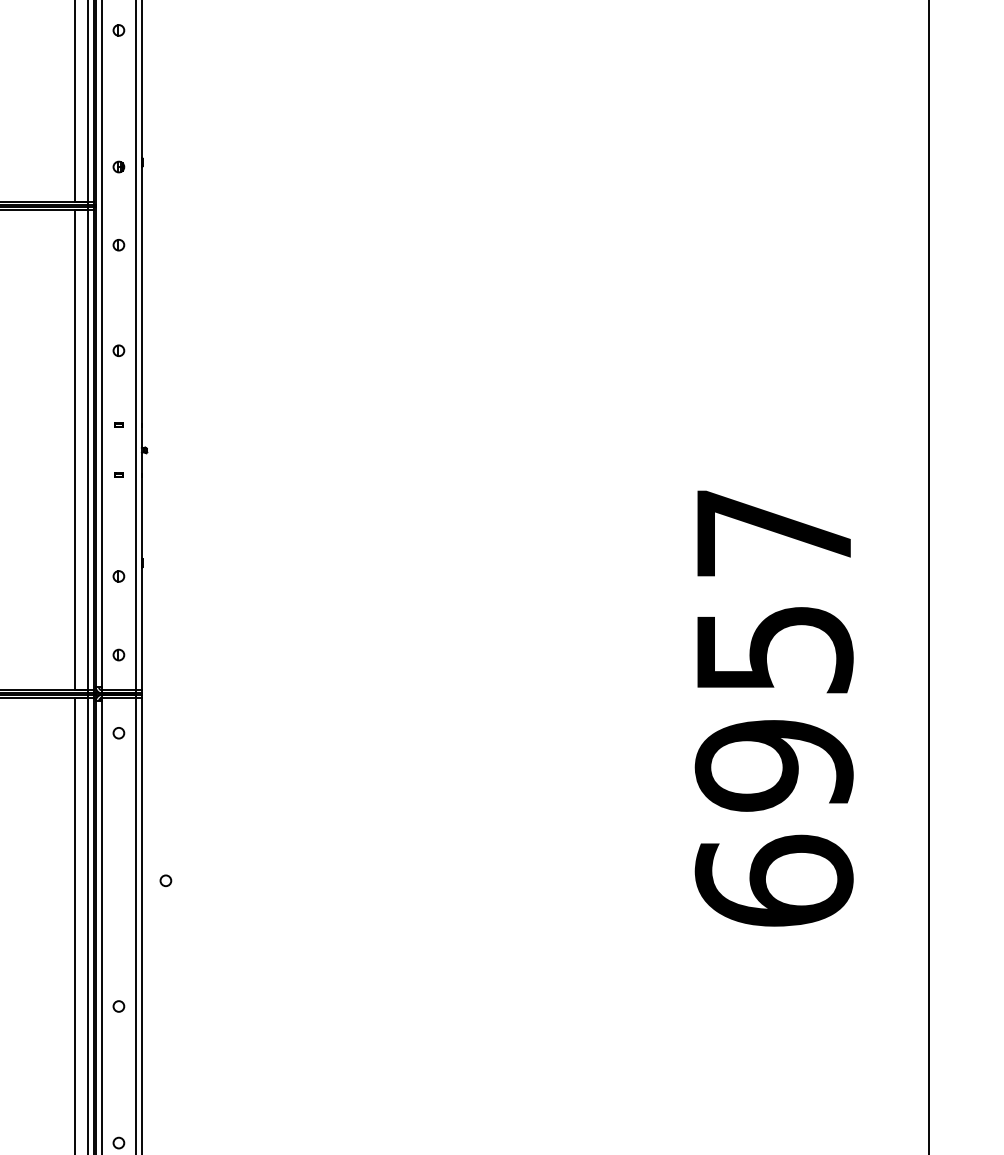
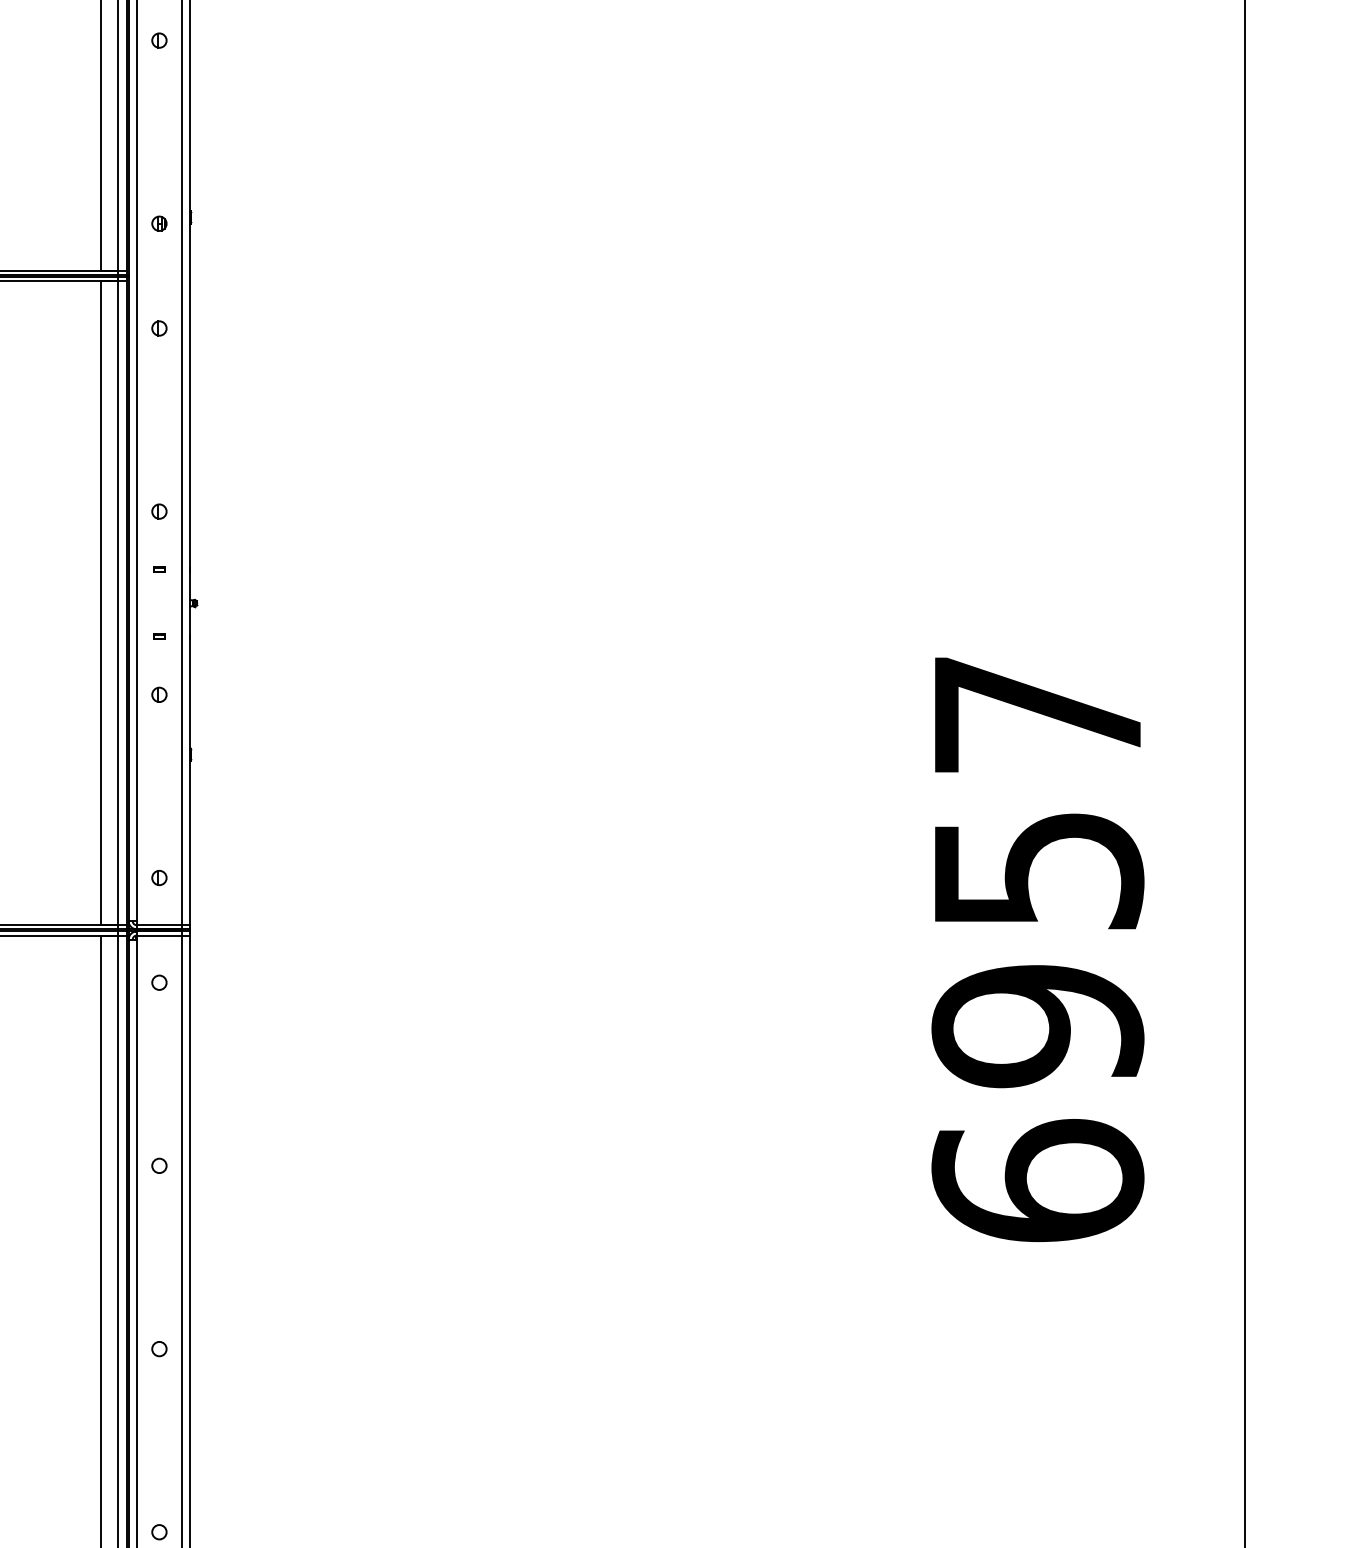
part: (118, 350) -> (158, 511), moved
part: (118, 576) -> (158, 694), moved
circle: (165, 880) -> (158, 1165), moved

